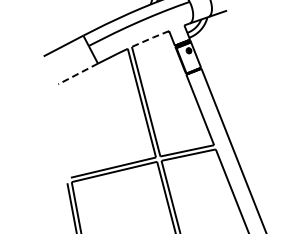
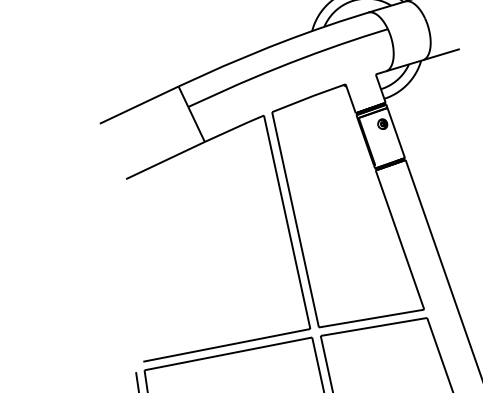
line: (150, 38) -> (308, 97), dashed -> solid
line: (77, 74) -> (164, 161), dashed -> solid

